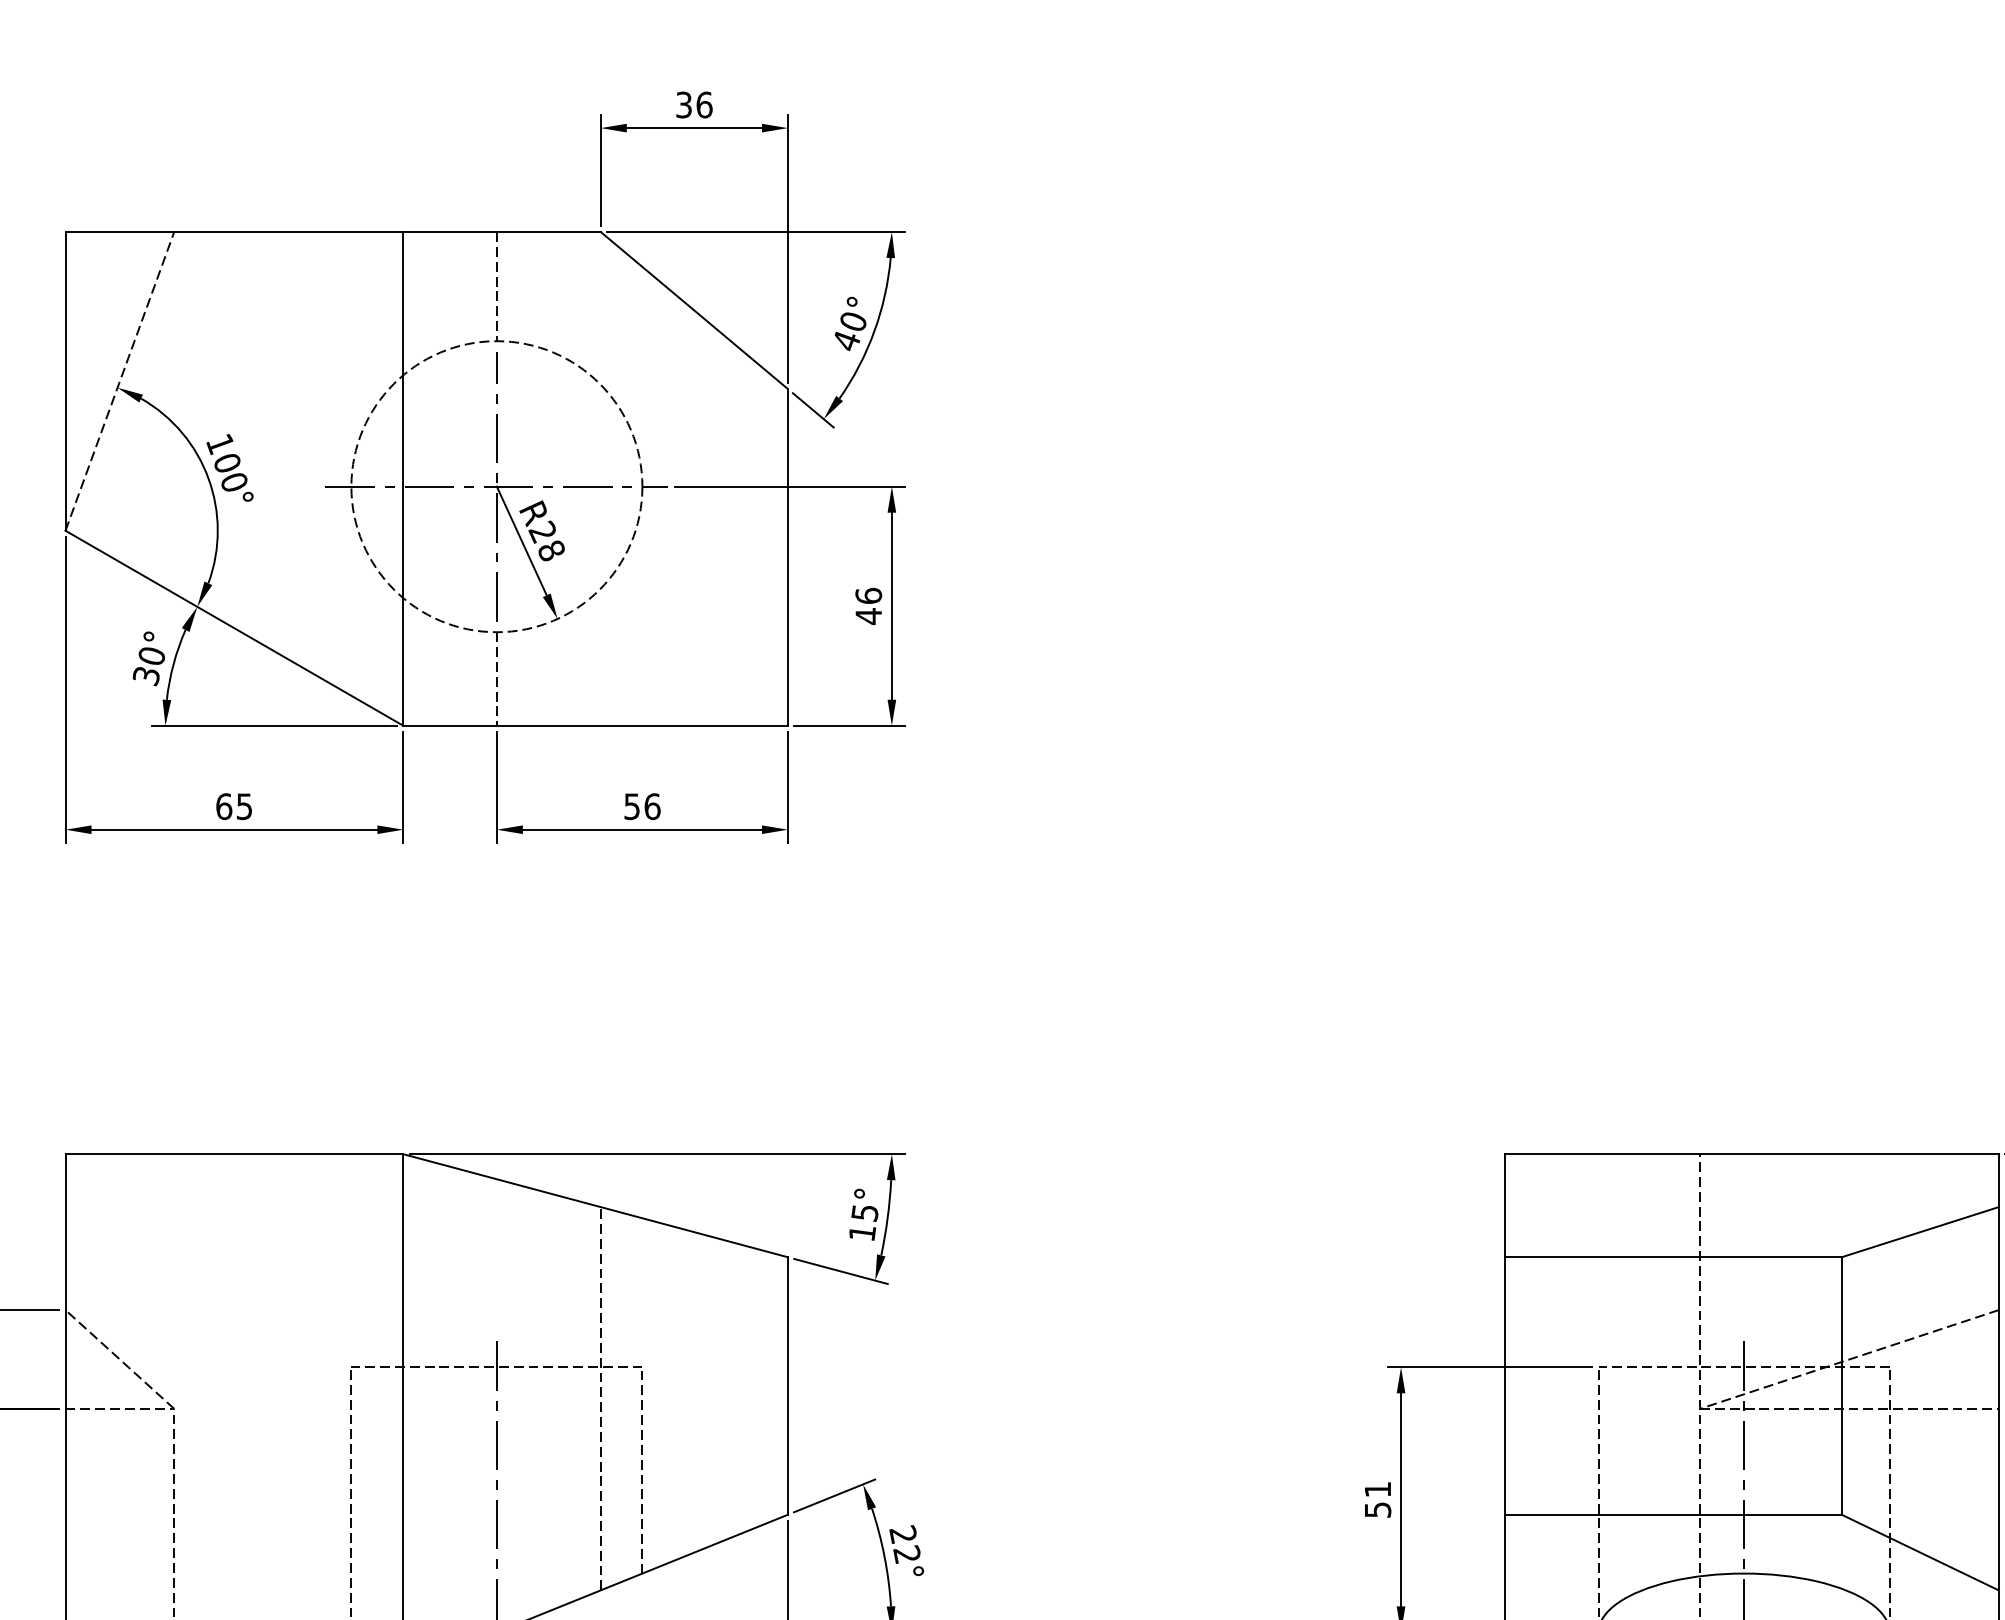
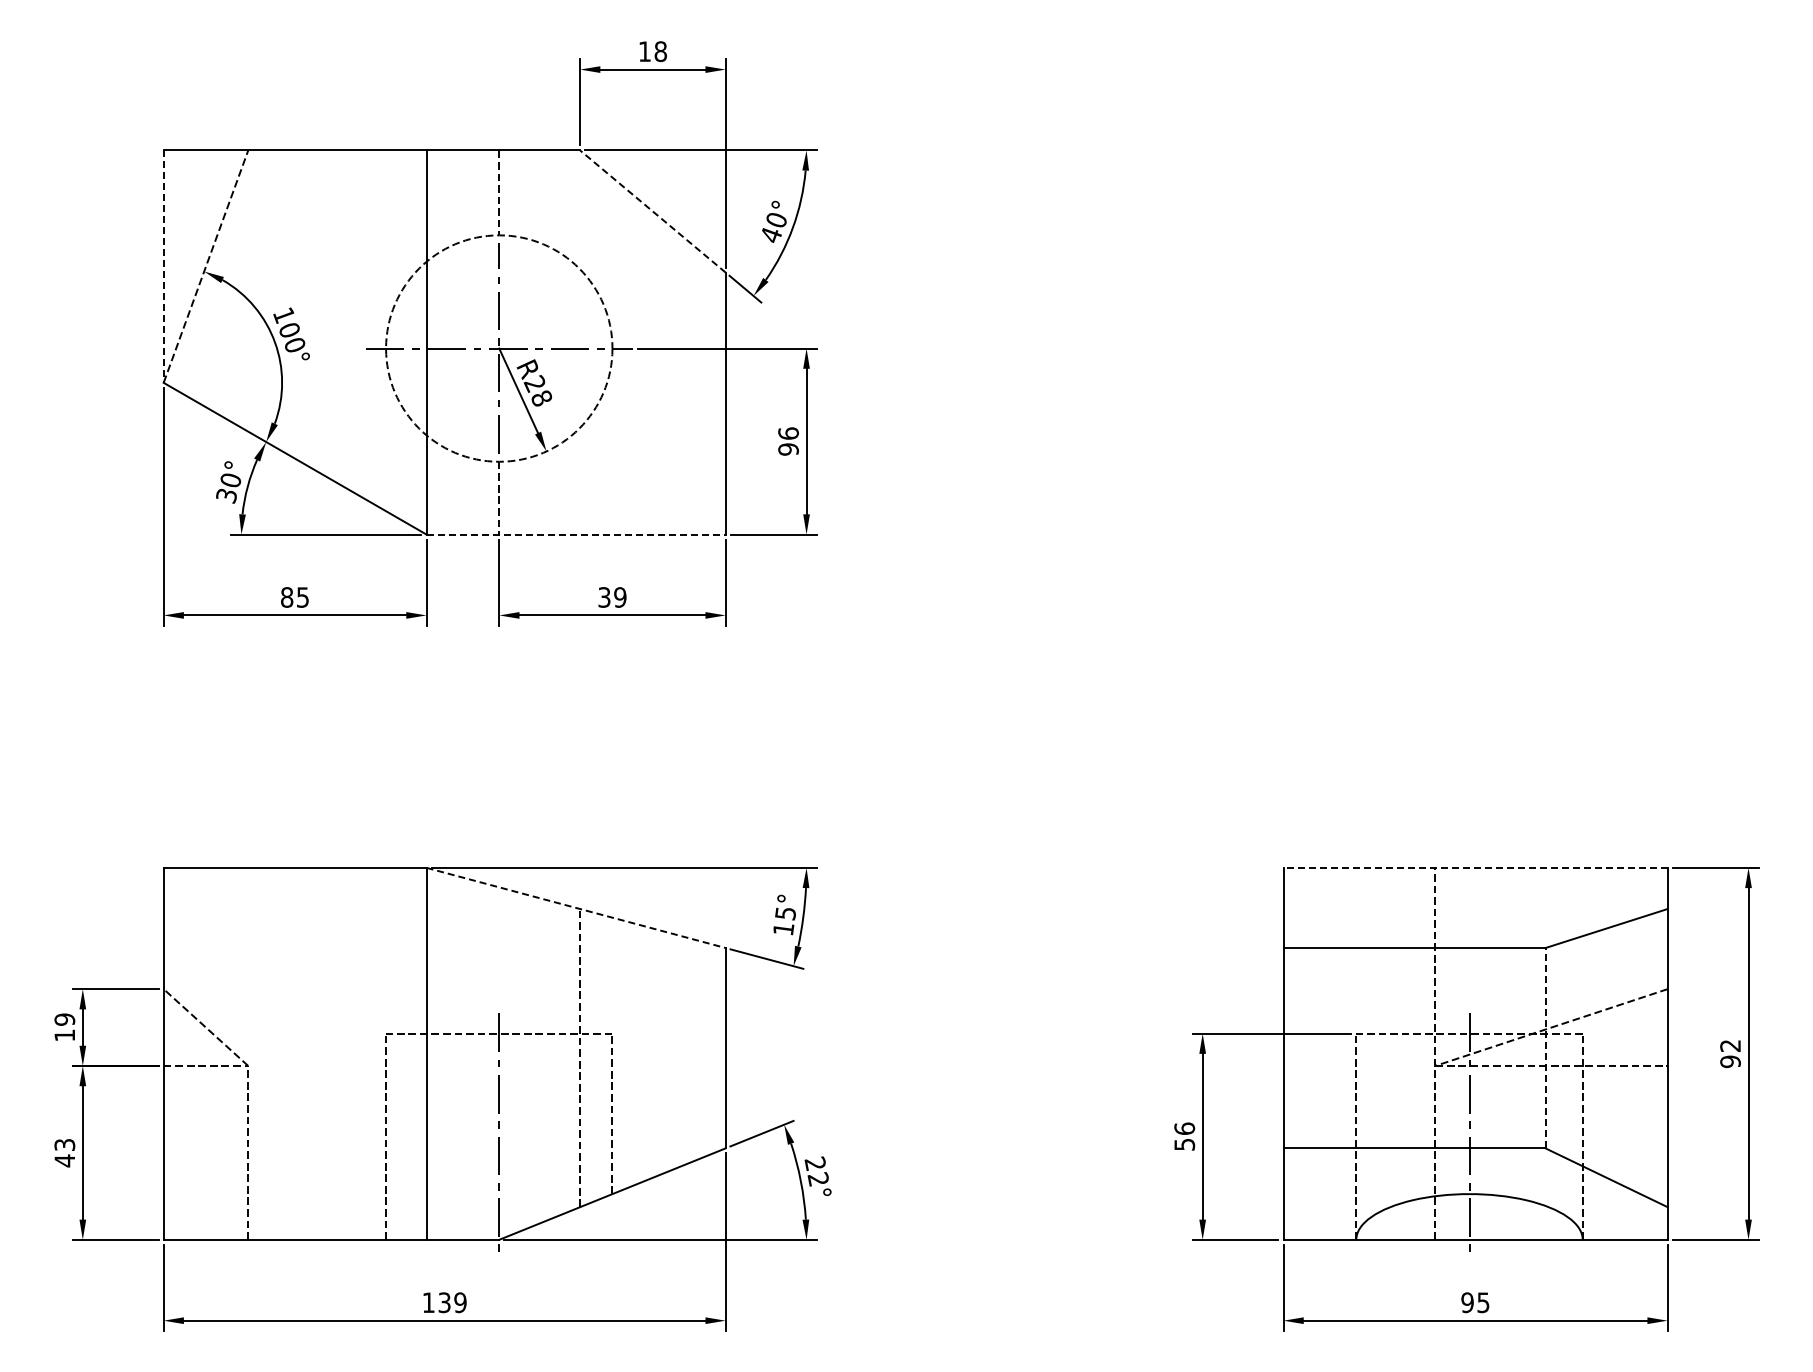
text: (695, 104) -> (653, 51), 36 -> 18
line: (693, 310) -> (652, 211), solid -> dashed
line: (65, 382) -> (163, 267), solid -> dashed
text: (868, 616) -> (788, 449), 46 -> 96
line: (596, 725) -> (576, 534), solid -> dashed
text: (224, 806) -> (287, 597), 65 -> 85
text: (642, 806) -> (612, 597), 56 -> 39
line: (1751, 1153) -> (1475, 867), solid -> dashed
line: (596, 1205) -> (576, 907), solid -> dashed
line: (1841, 1385) -> (1545, 1047), solid -> dashed
text: (1377, 1489) -> (1184, 1128), 51 -> 56

